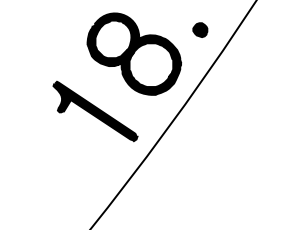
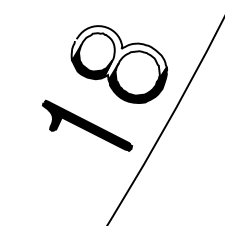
part: (200, 29) -> (182, 32), removed
fill: (134, 45) -> (118, 55), removed

